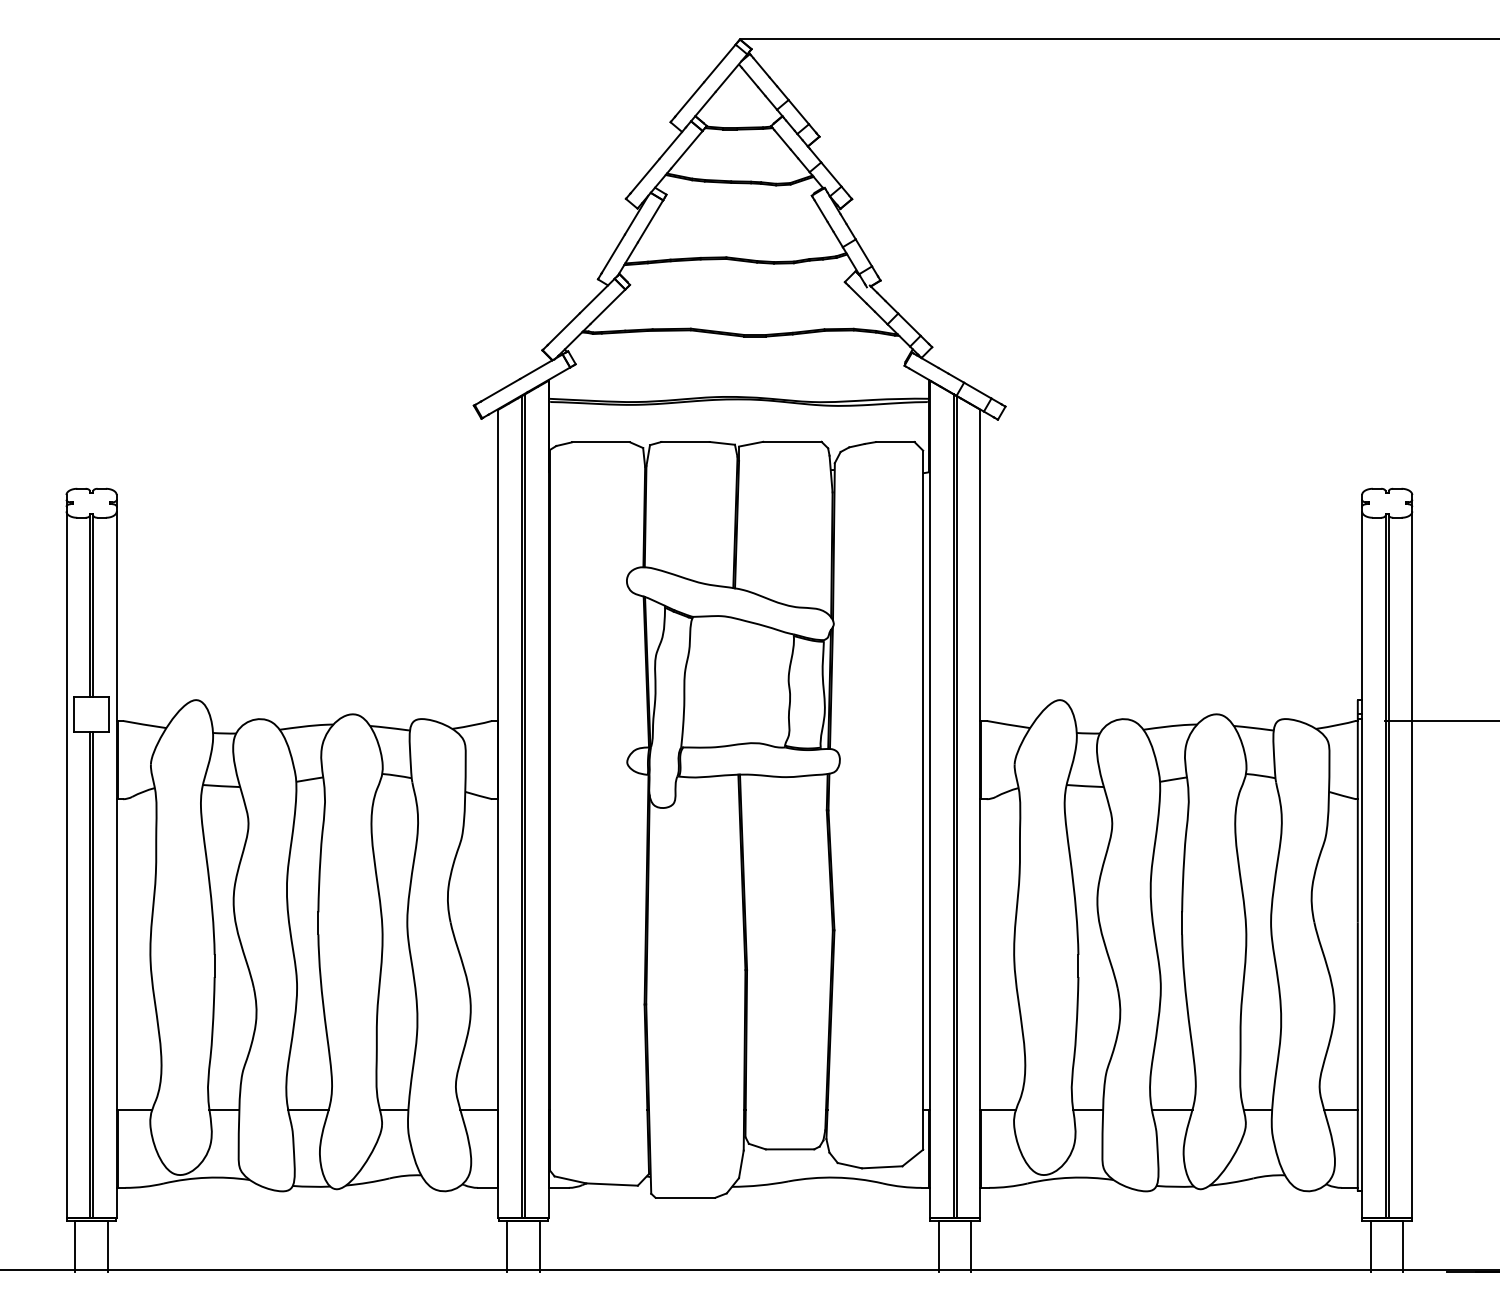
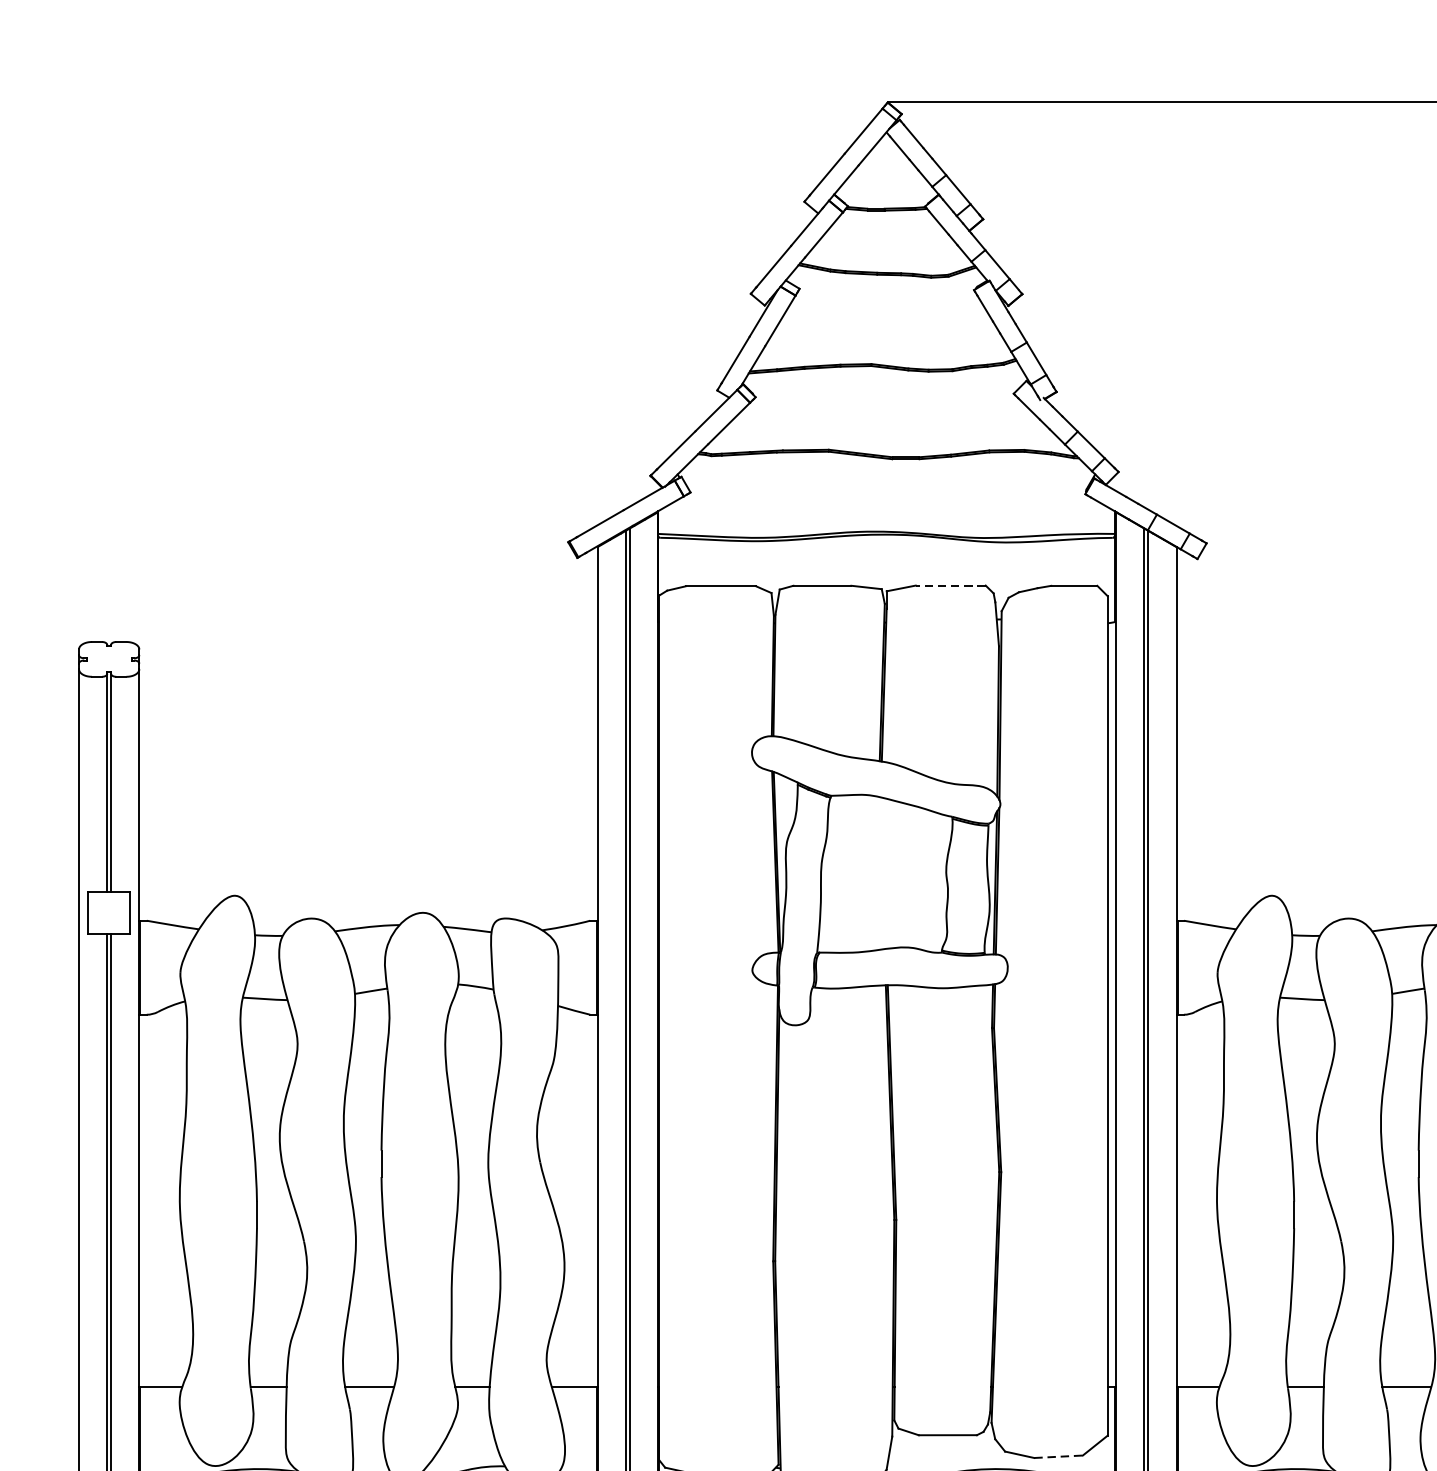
line: (791, 441) -> (949, 585), solid -> dashed
line: (882, 1167) -> (1058, 1456), solid -> dashed

